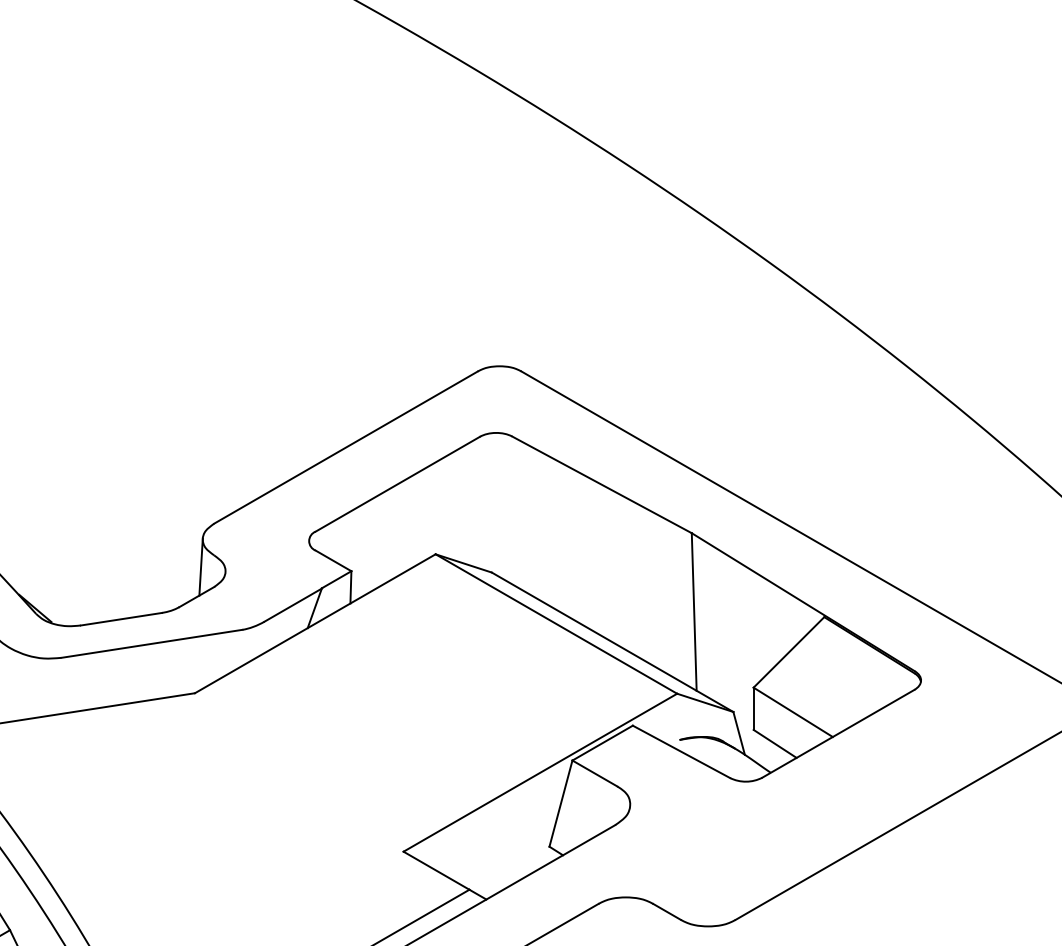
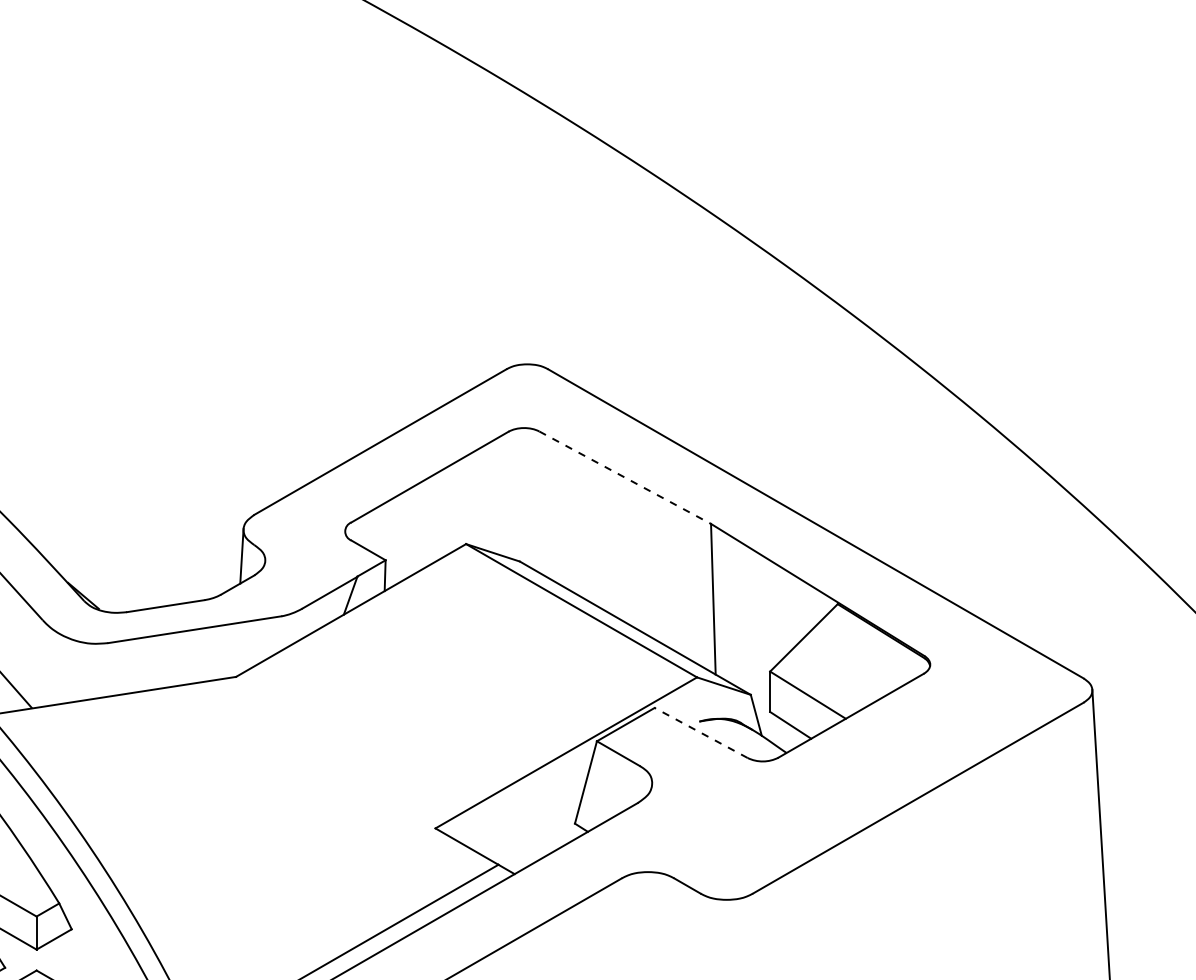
line: (602, 484) -> (625, 477), solid -> dashed
line: (681, 751) -> (701, 732), solid -> dashed

